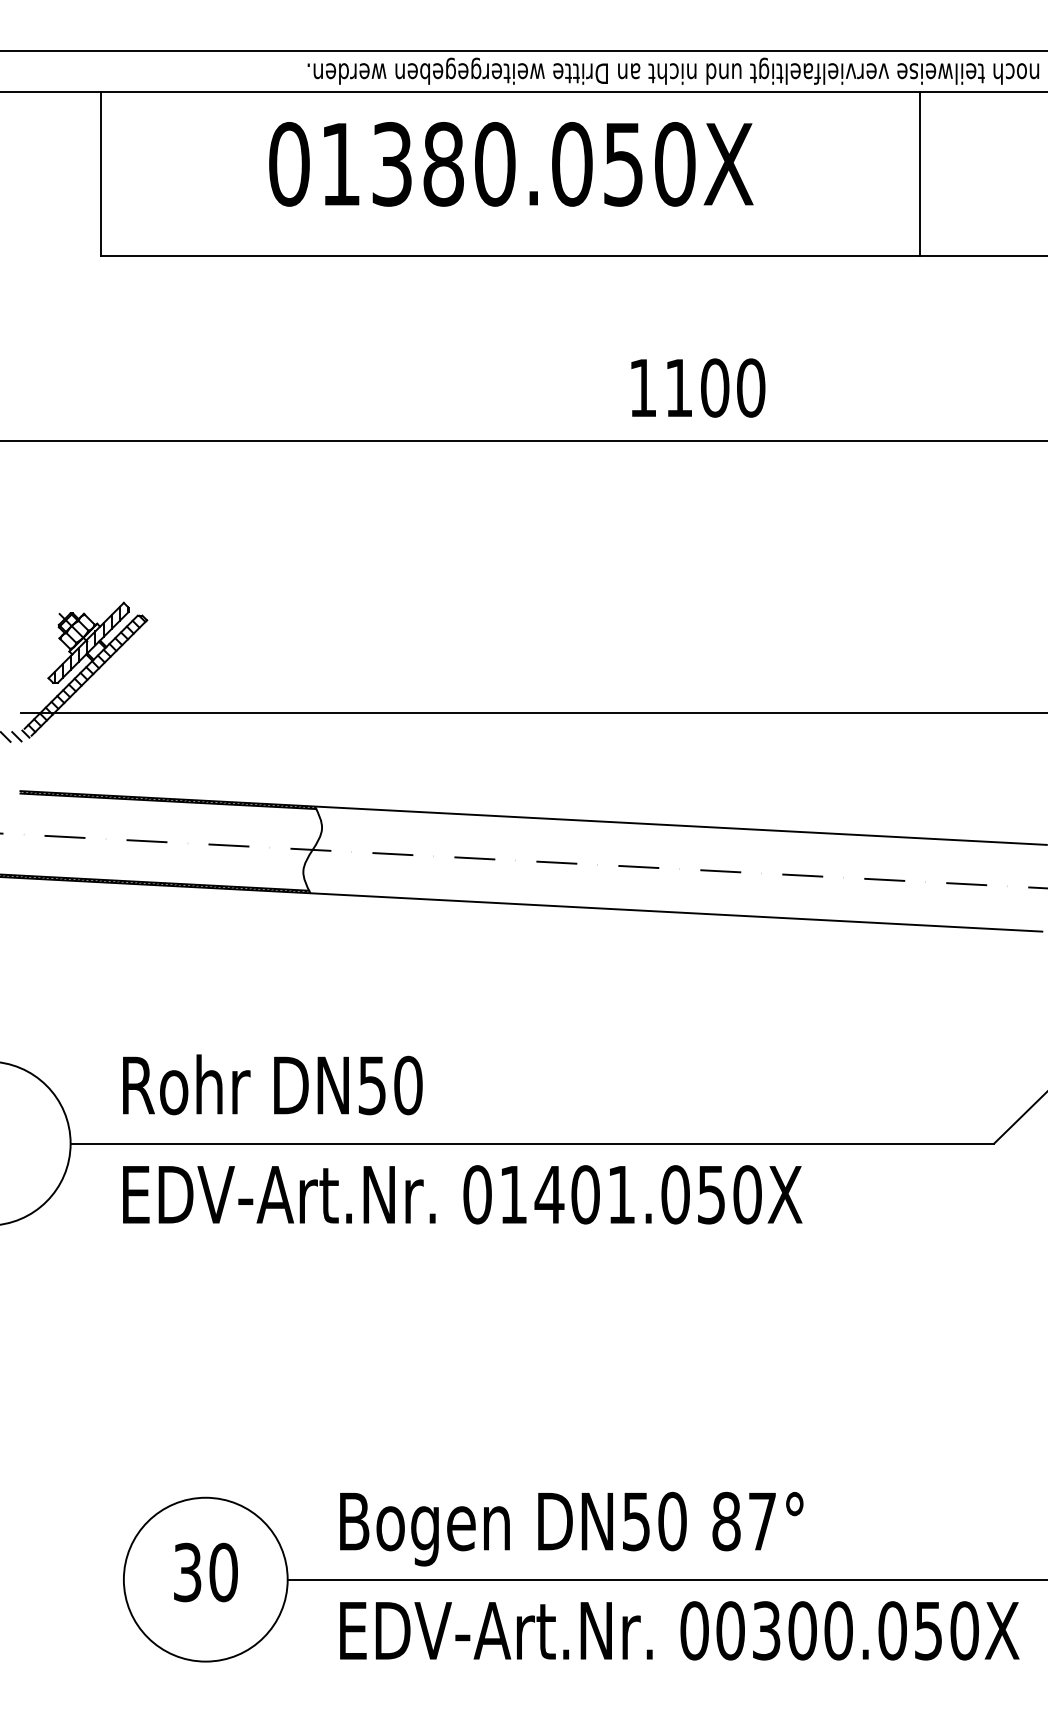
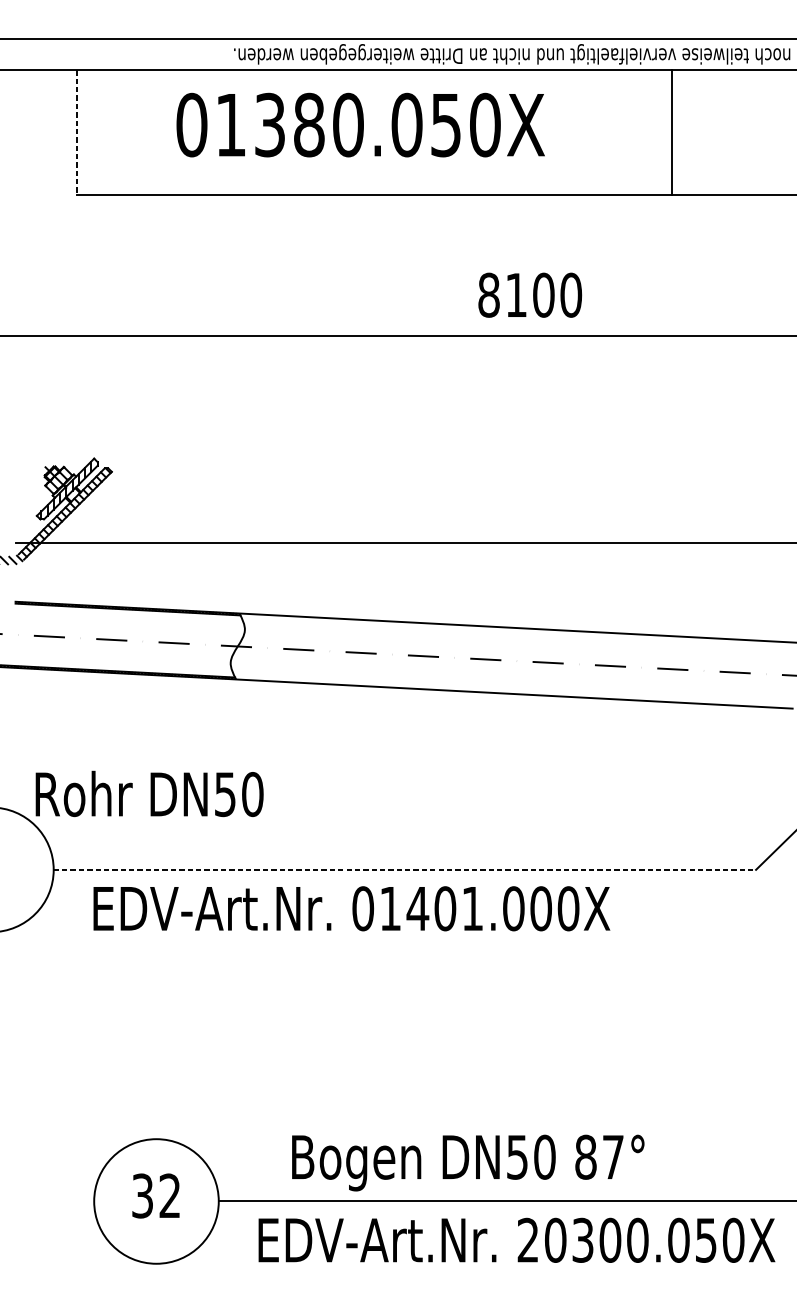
text: (511, 164) -> (360, 125), moved
line: (100, 174) -> (76, 132), solid -> dashed
line: (920, 174) -> (672, 132), moved
text: (643, 387) -> (489, 294), 1100 -> 8100
text: (272, 1084) -> (149, 793), moved
line: (532, 1143) -> (404, 869), solid -> dashed
text: (711, 1194) -> (541, 908), 01401.050X -> 01401.000X
text: (571, 1528) -> (468, 1162), moved
text: (223, 1572) -> (169, 1196), 30 -> 32
text: (694, 1630) -> (528, 1240), 00300.050X -> 20300.050X

